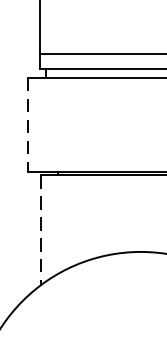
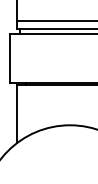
line: (27, 124) -> (10, 58), dashed -> solid
line: (40, 229) -> (17, 113), dashed -> solid

